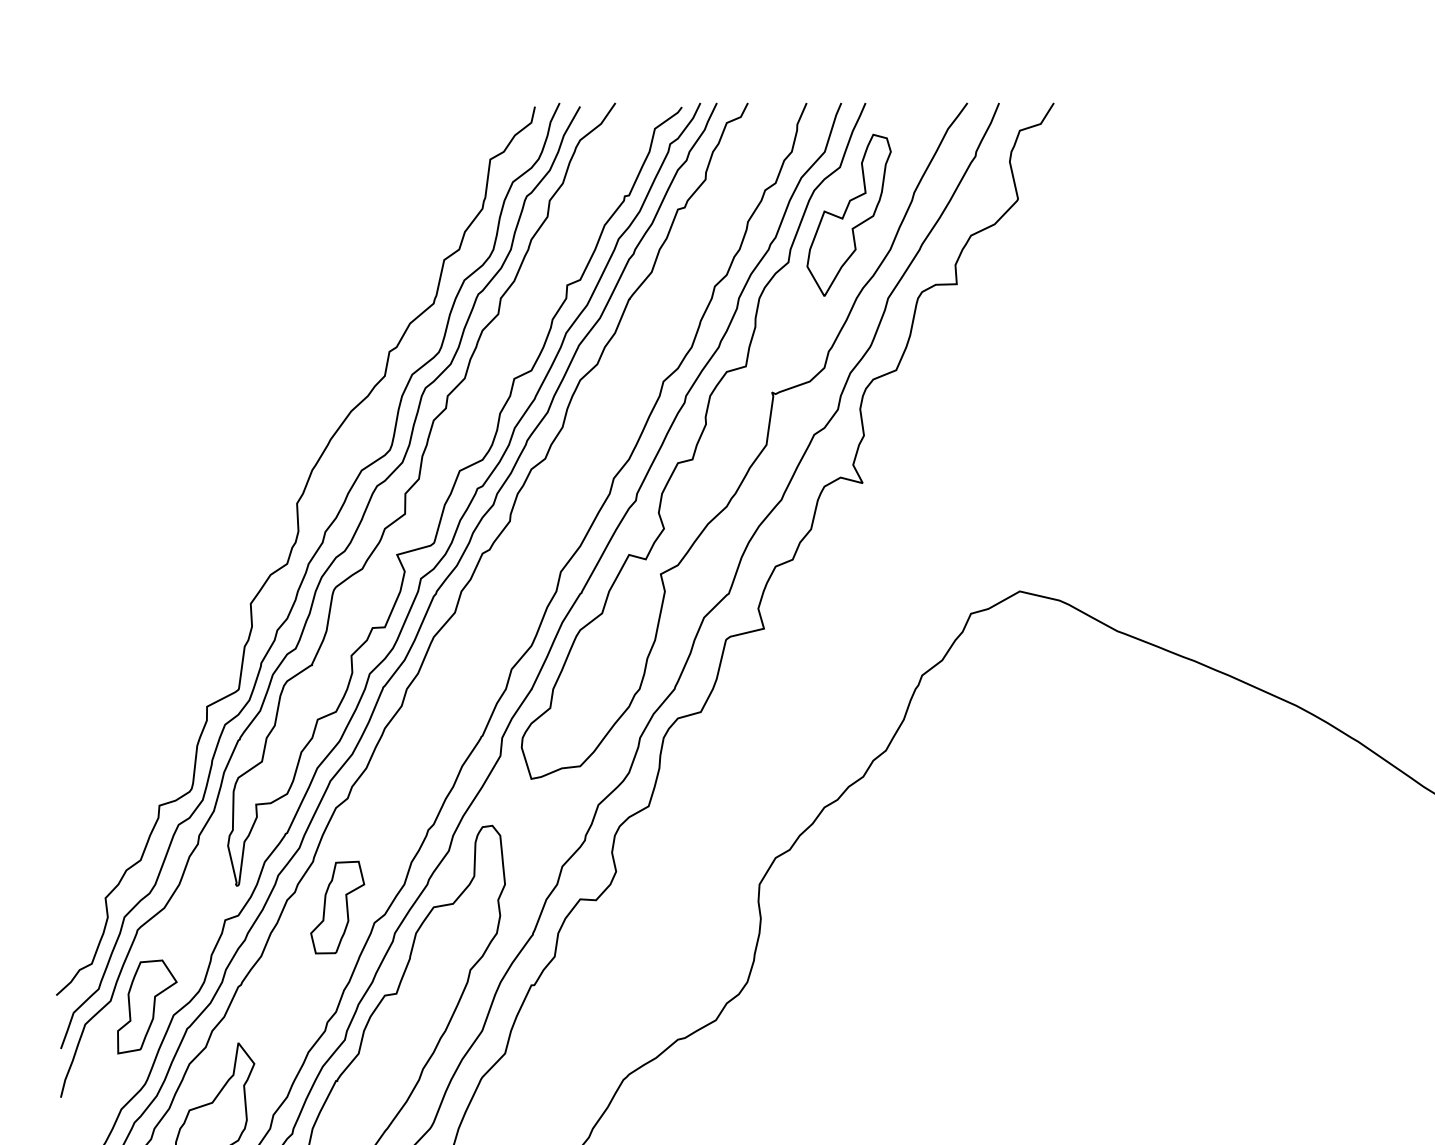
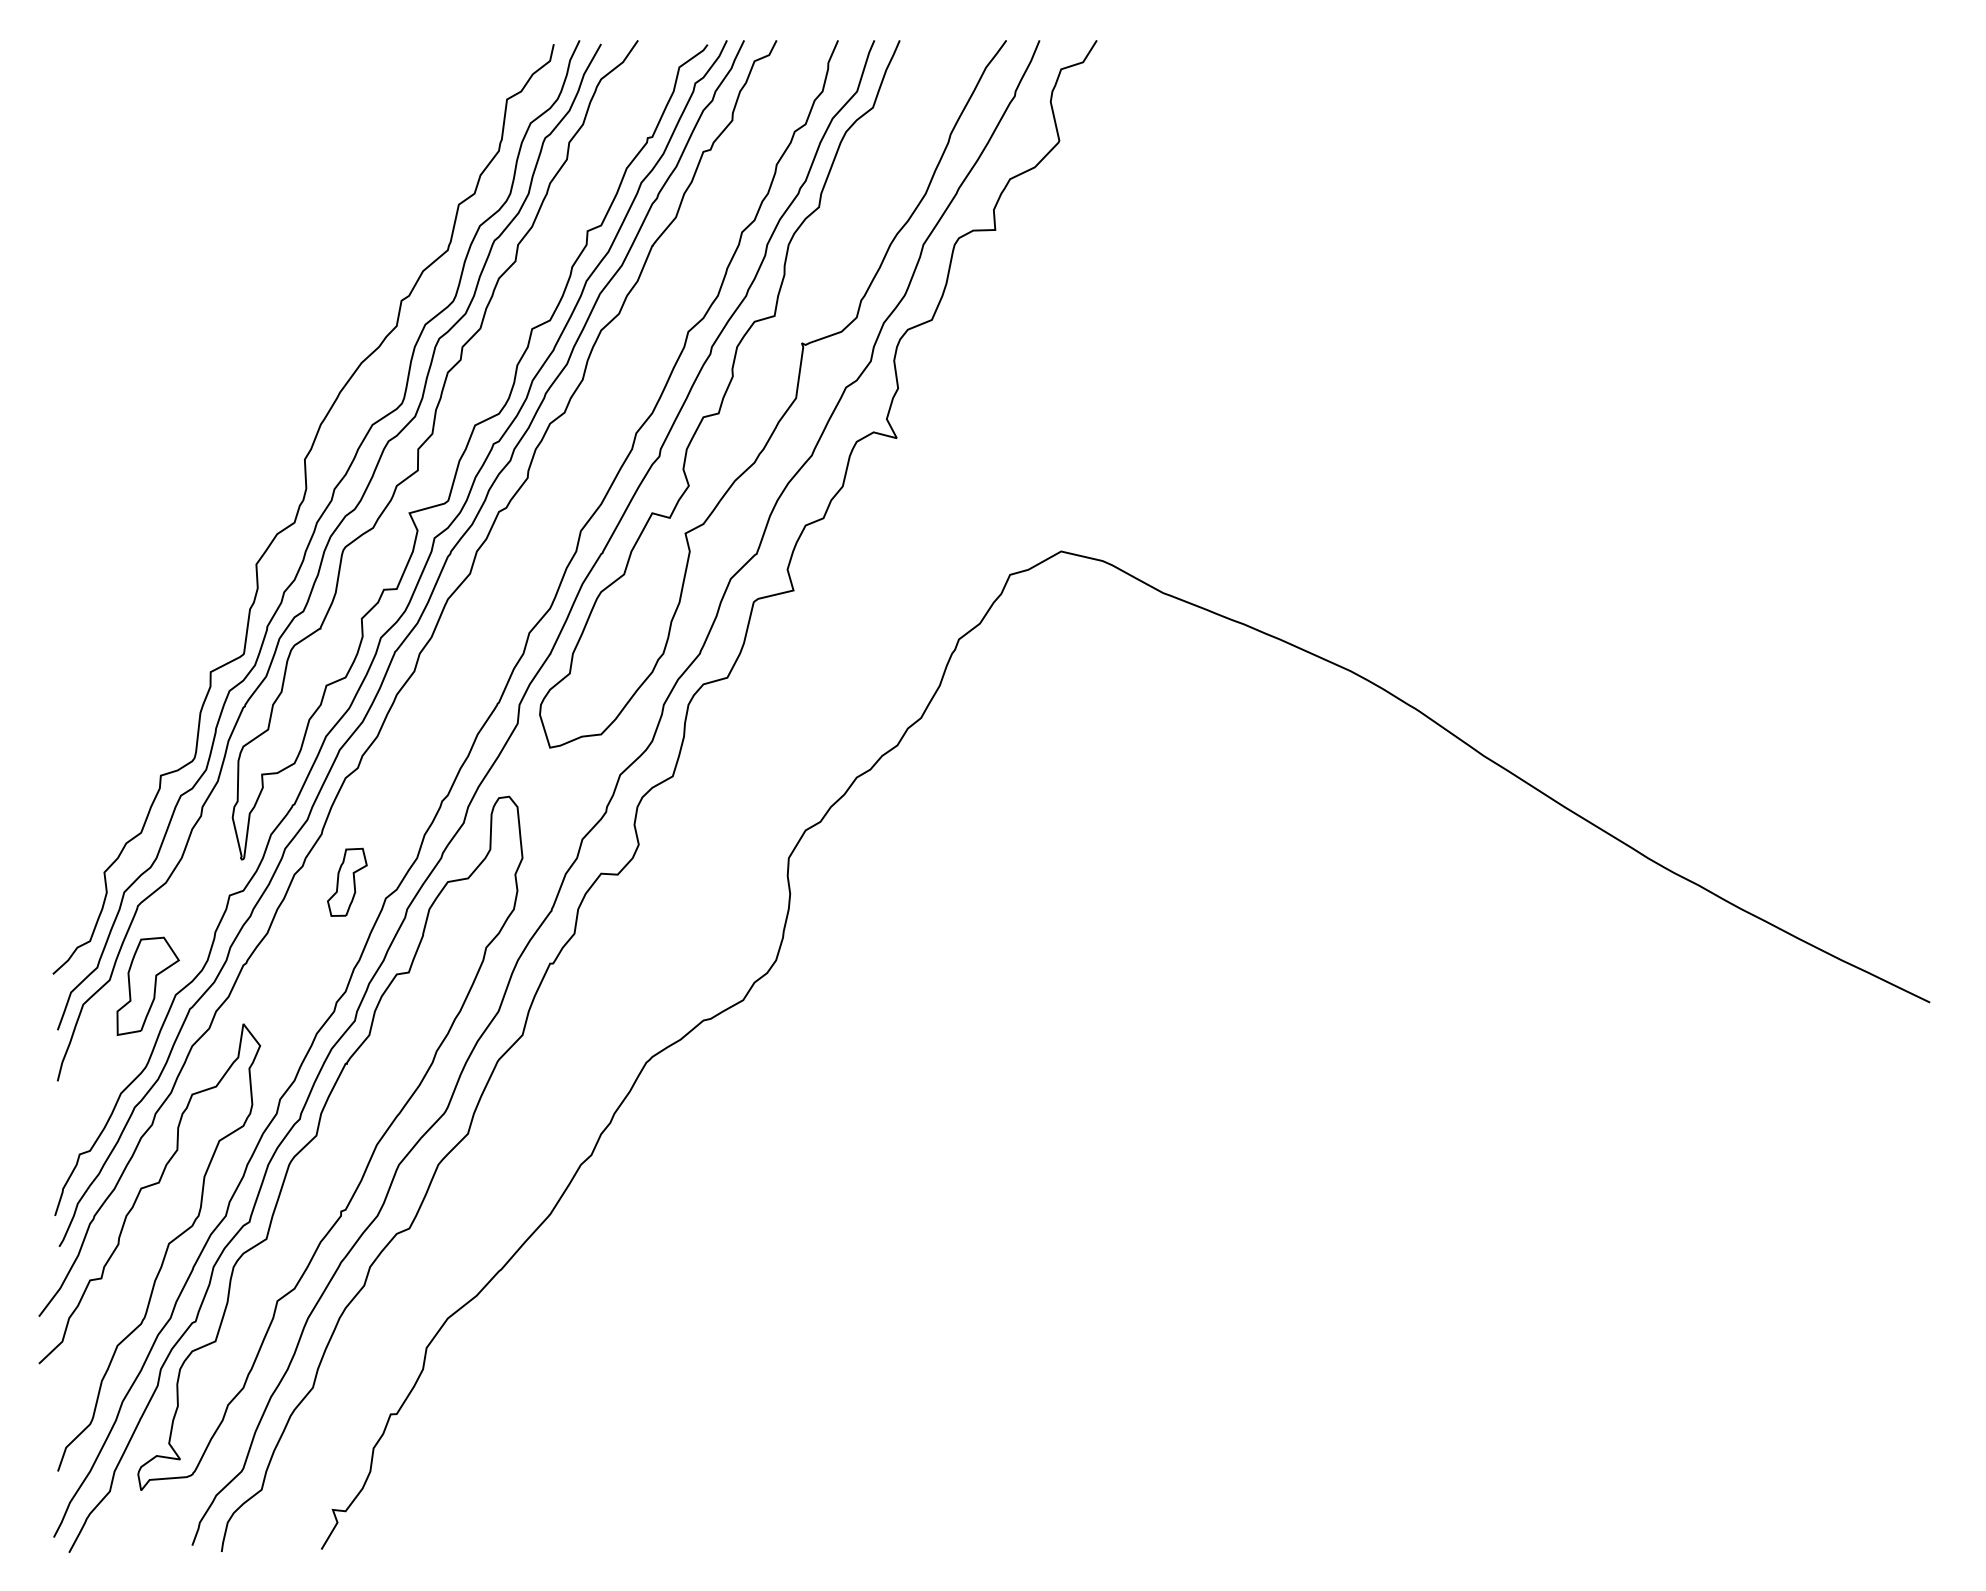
part: (849, 214) -> (882, 157), removed
part: (337, 907) -> (347, 882), size x0.7

